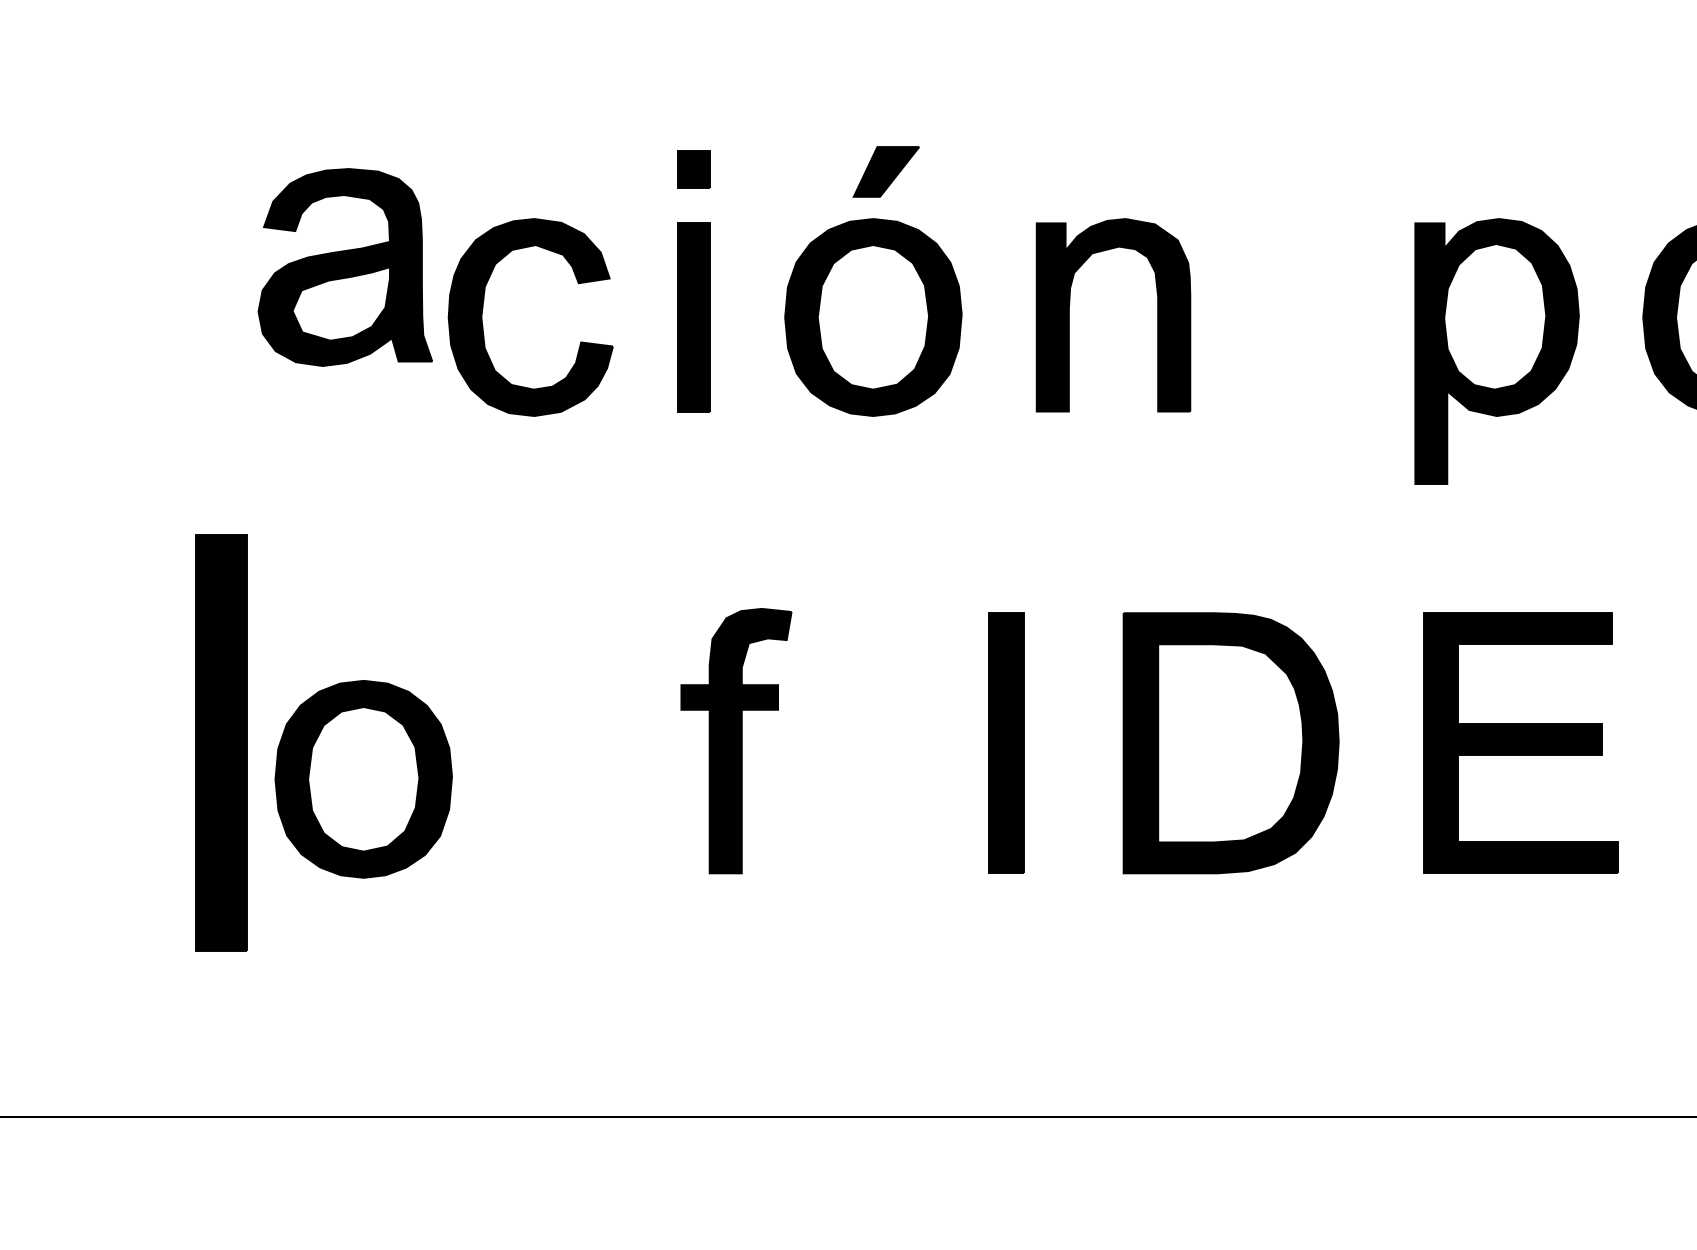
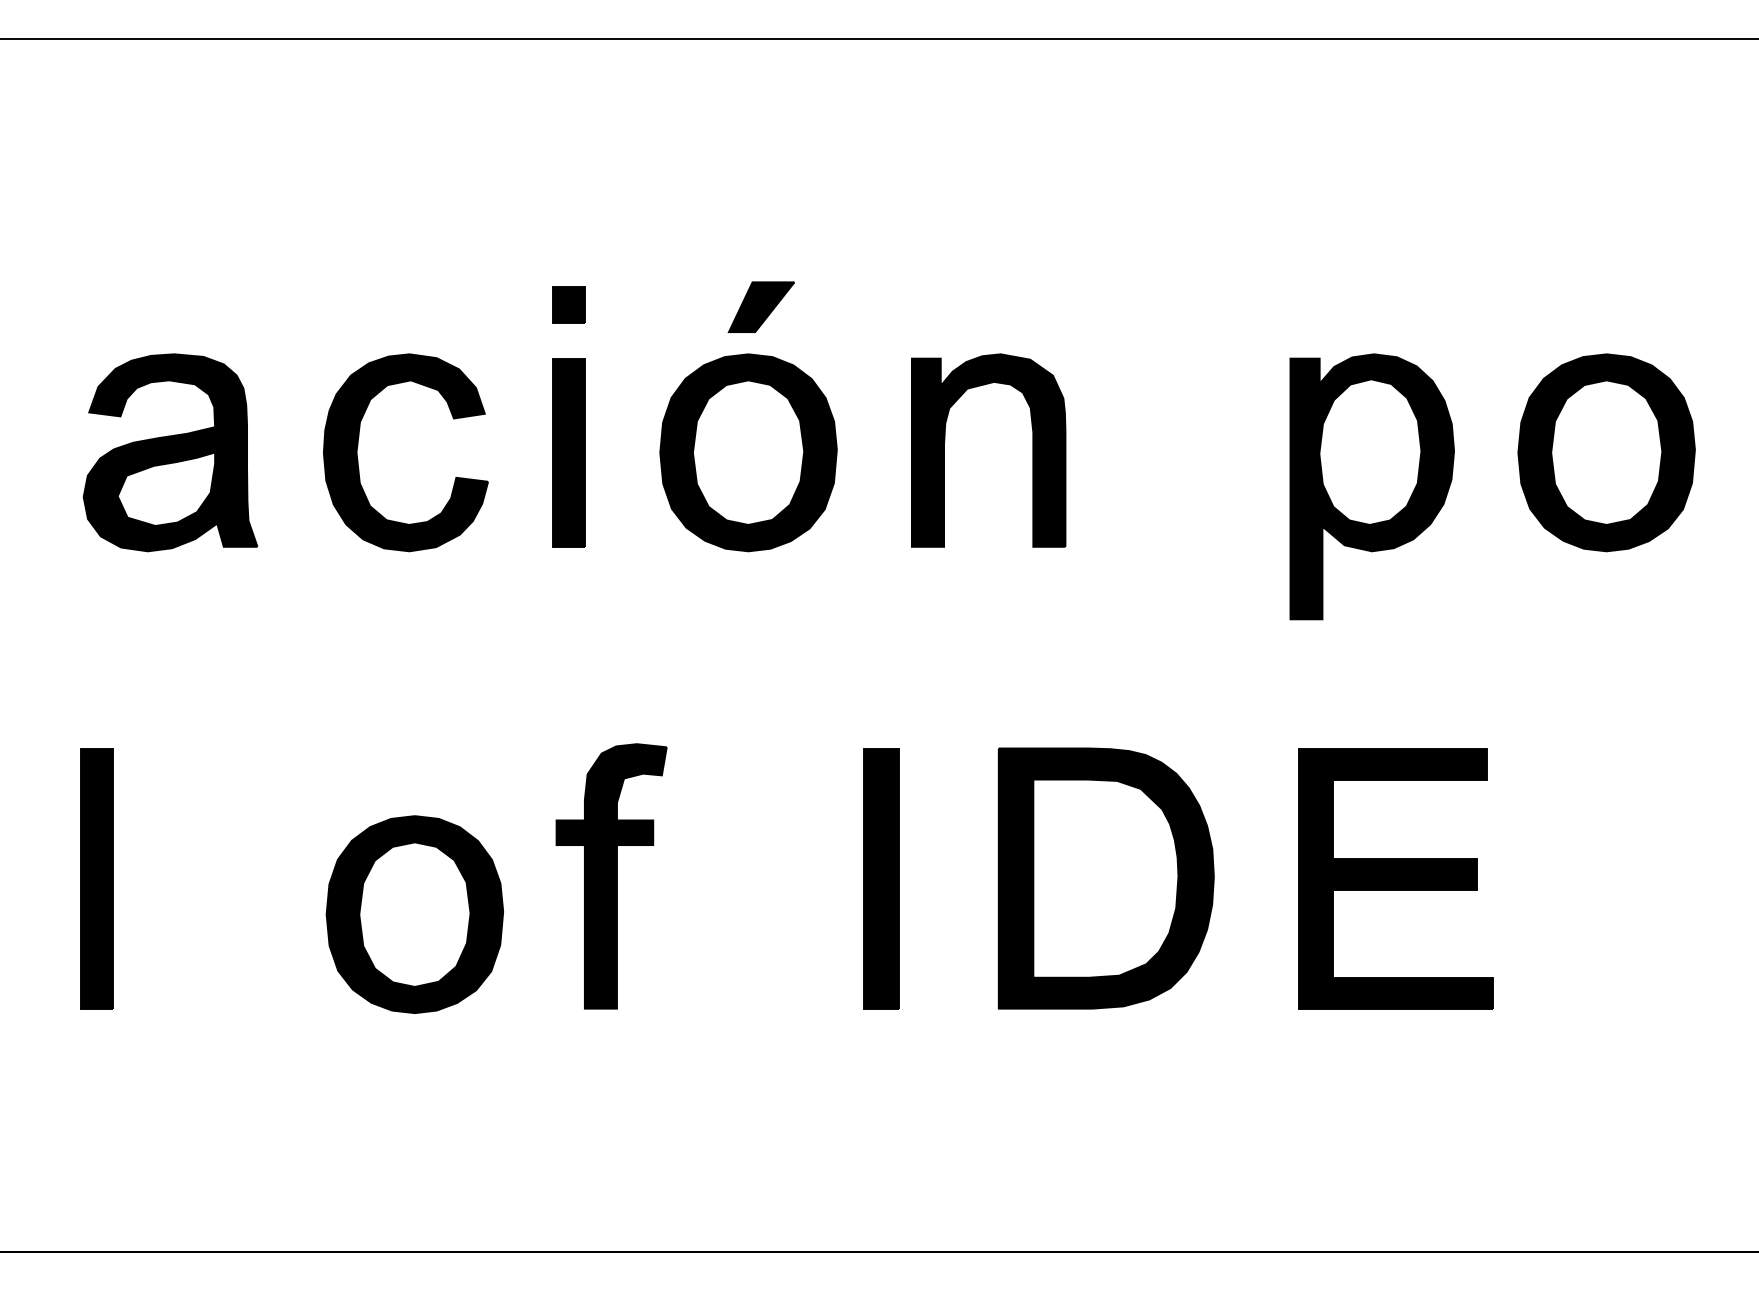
part: (345, 267) -> (170, 452), moved
part: (221, 743) -> (96, 878), size x0.62
part: (363, 779) -> (414, 914), moved

